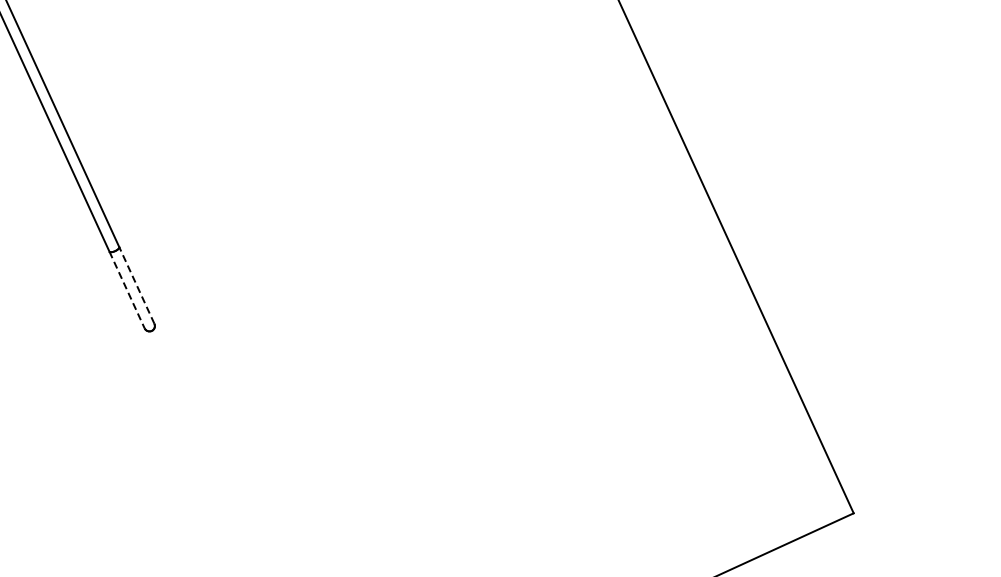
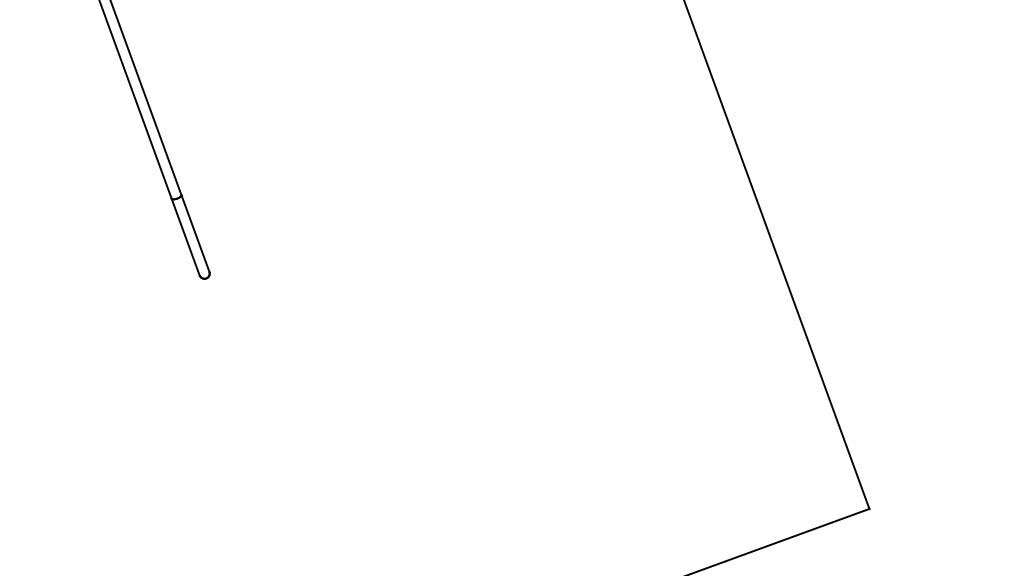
line: (136, 285) -> (195, 233), dashed -> solid
line: (126, 289) -> (185, 236), dashed -> solid

